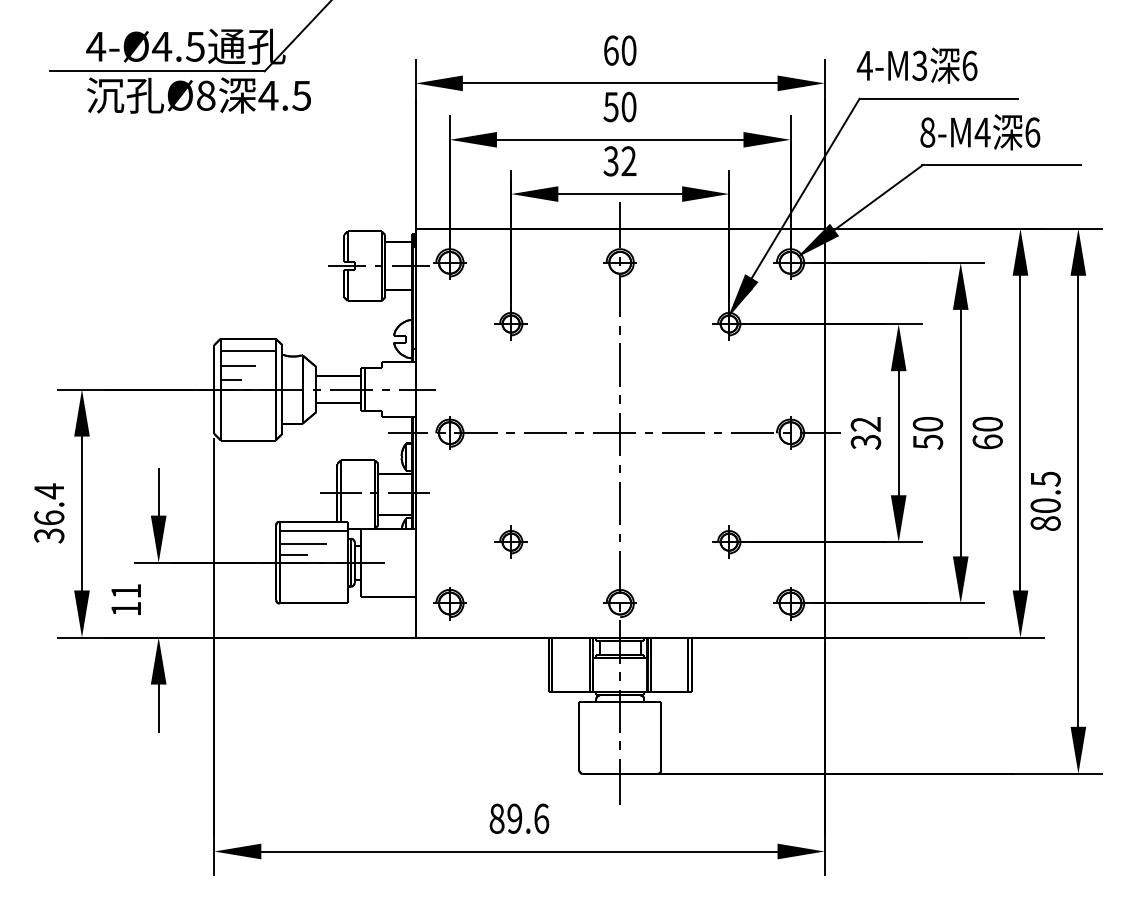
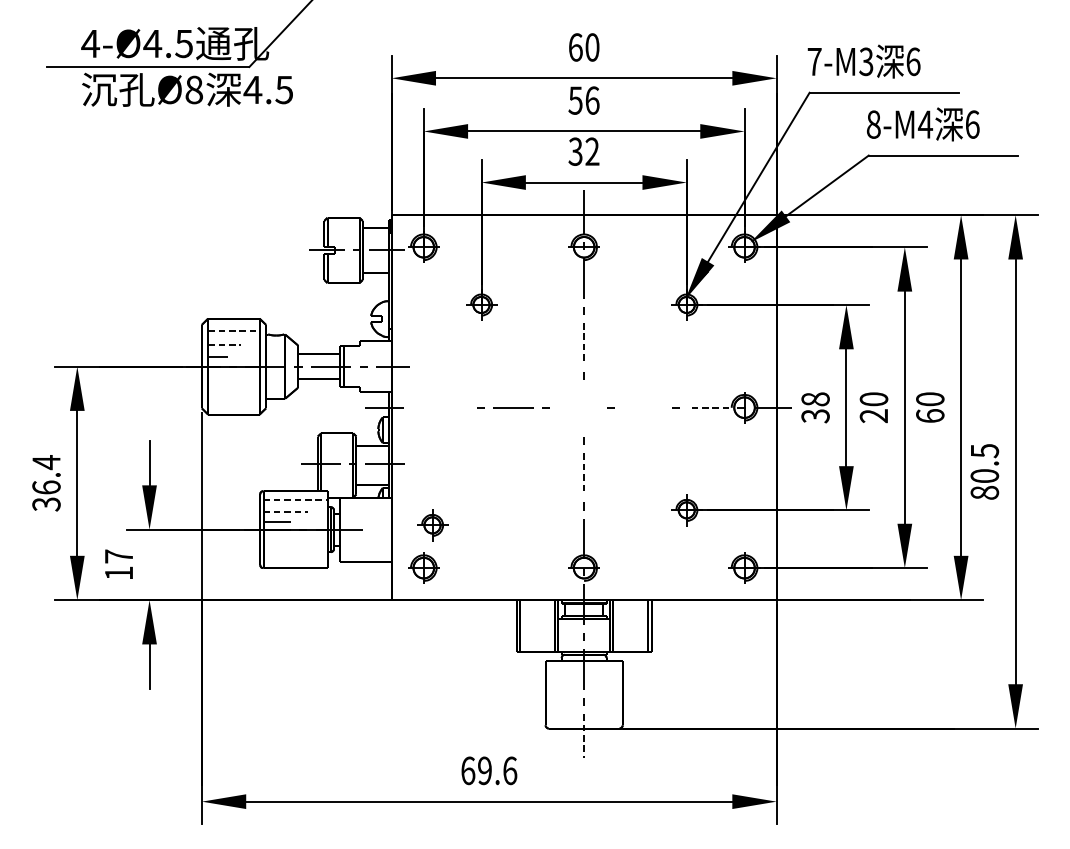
text: (864, 65) -> (814, 61), 4-M3 -> 7-M3
text: (628, 106) -> (591, 100), 50 -> 56
line: (248, 351) -> (234, 330), solid -> dashed
line: (620, 364) -> (584, 343), solid -> dashed
line: (238, 366) -> (224, 344), solid -> dashed
text: (865, 423) -> (815, 398), 32 -> 38
part: (466, 432) -> (439, 407), removed
line: (683, 432) -> (643, 407), removed
line: (752, 433) -> (708, 408), solid -> dashed
part: (614, 434) -> (578, 408), removed
text: (927, 441) -> (873, 415), 50 -> 20
line: (620, 503) -> (584, 473), solid -> dashed
line: (313, 530) -> (295, 499), solid -> dashed
part: (510, 541) -> (431, 524), moved
line: (303, 543) -> (285, 511), solid -> dashed
text: (125, 590) -> (118, 555), 11 -> 17
line: (620, 781) -> (584, 735), solid -> dashed
text: (496, 818) -> (467, 770), 89.6 -> 69.6

